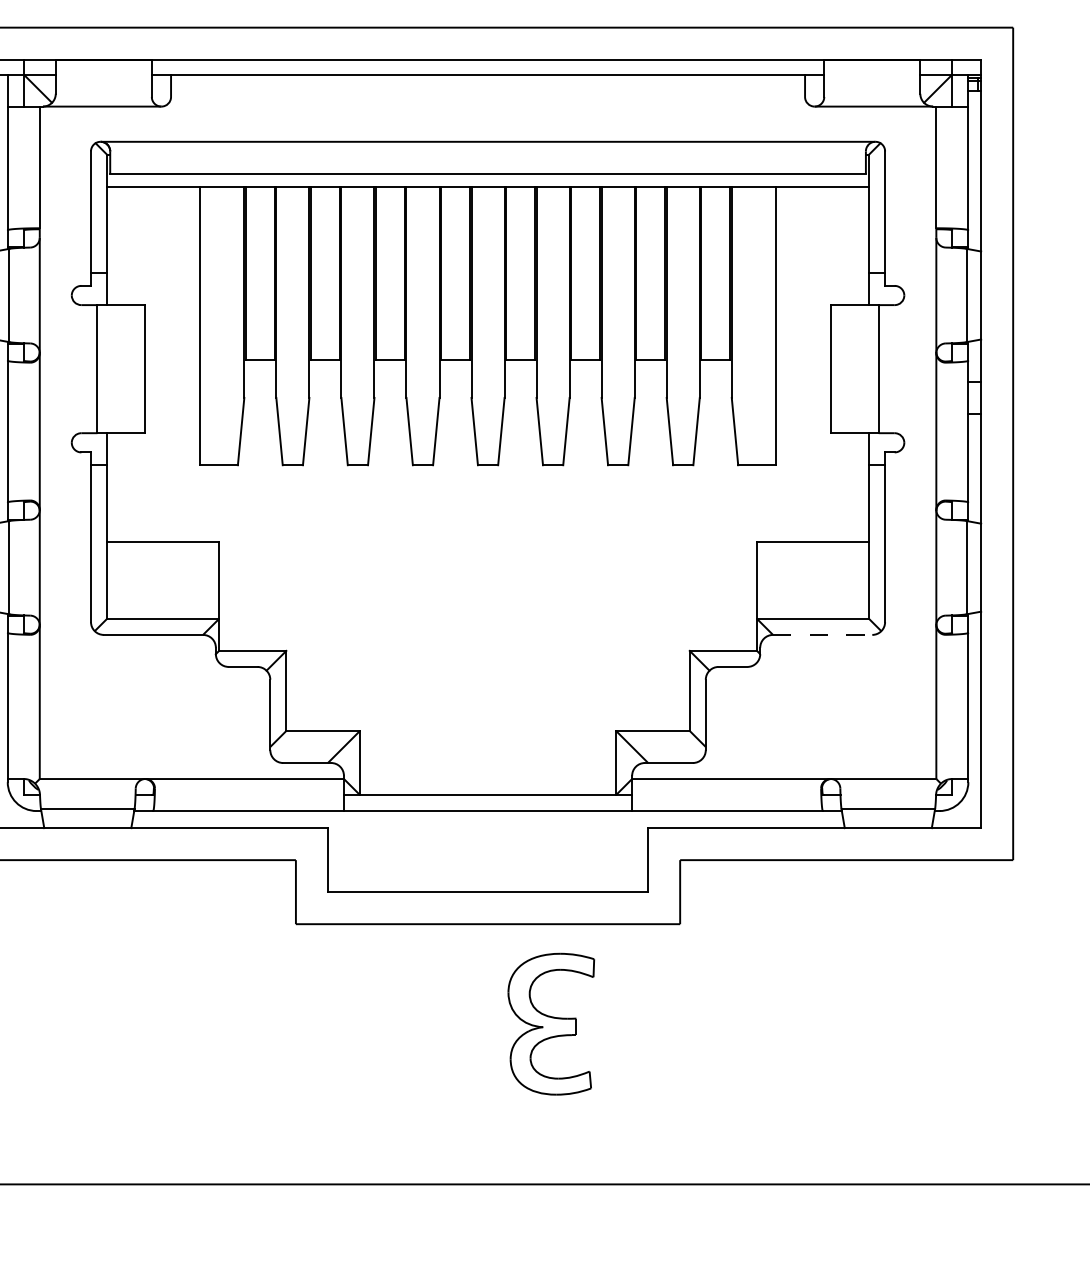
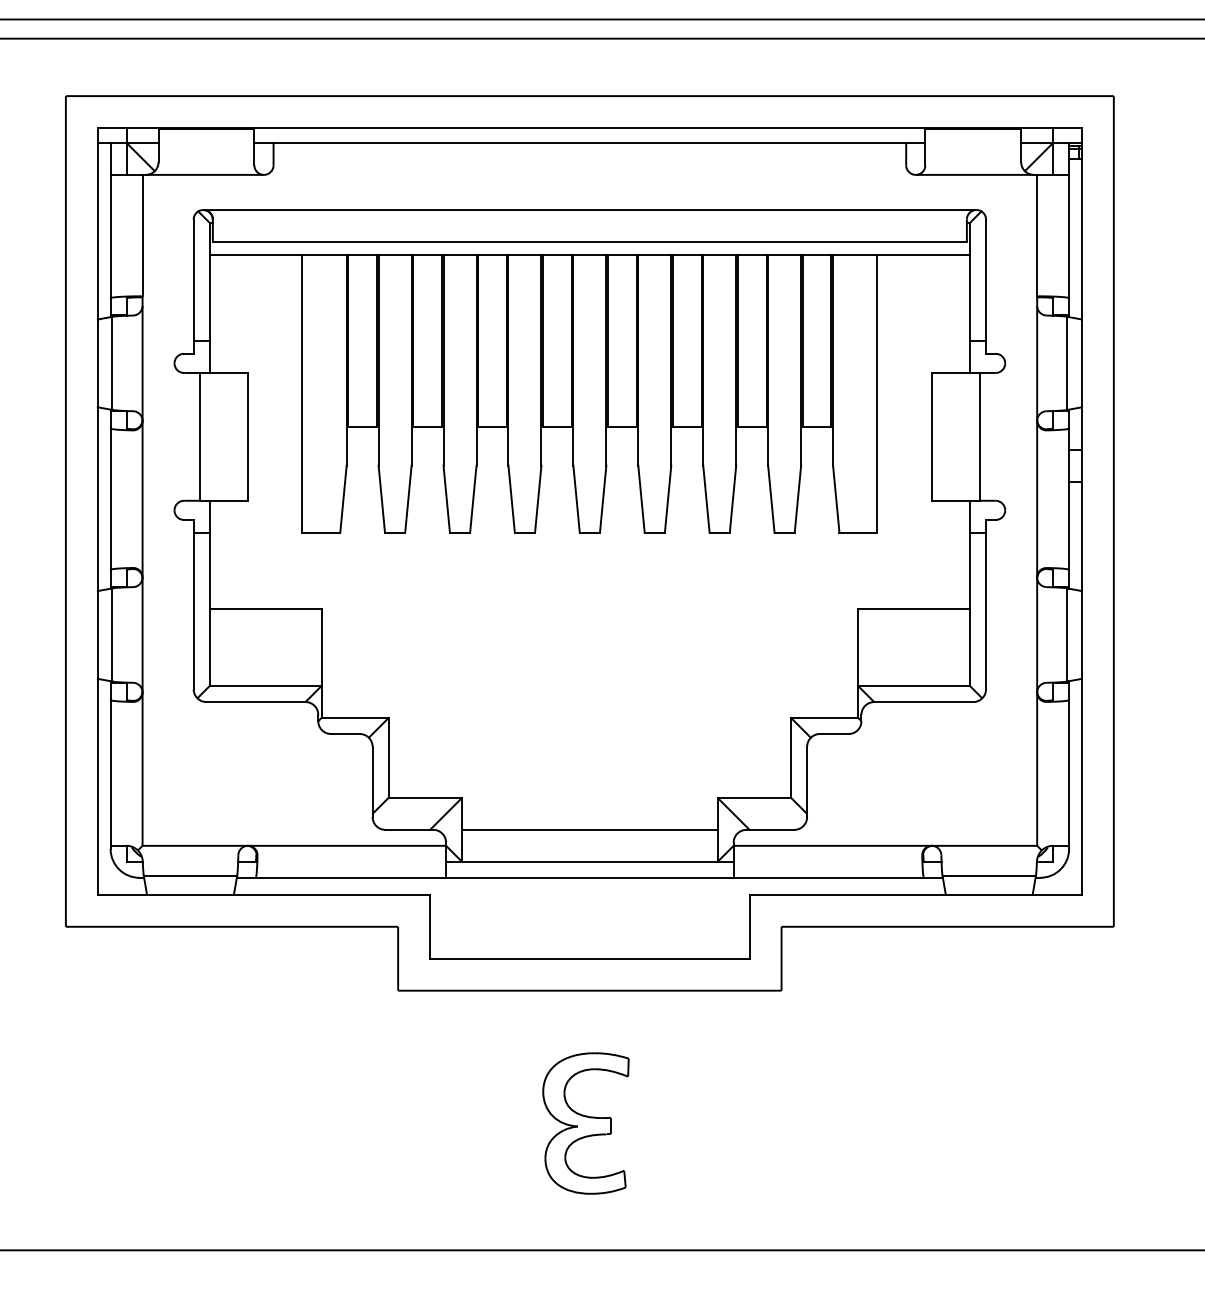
line: (822, 635) -> (923, 702), dashed -> solid
line: (487, 762) -> (589, 829), added
part: (550, 1024) -> (585, 1123), moved

